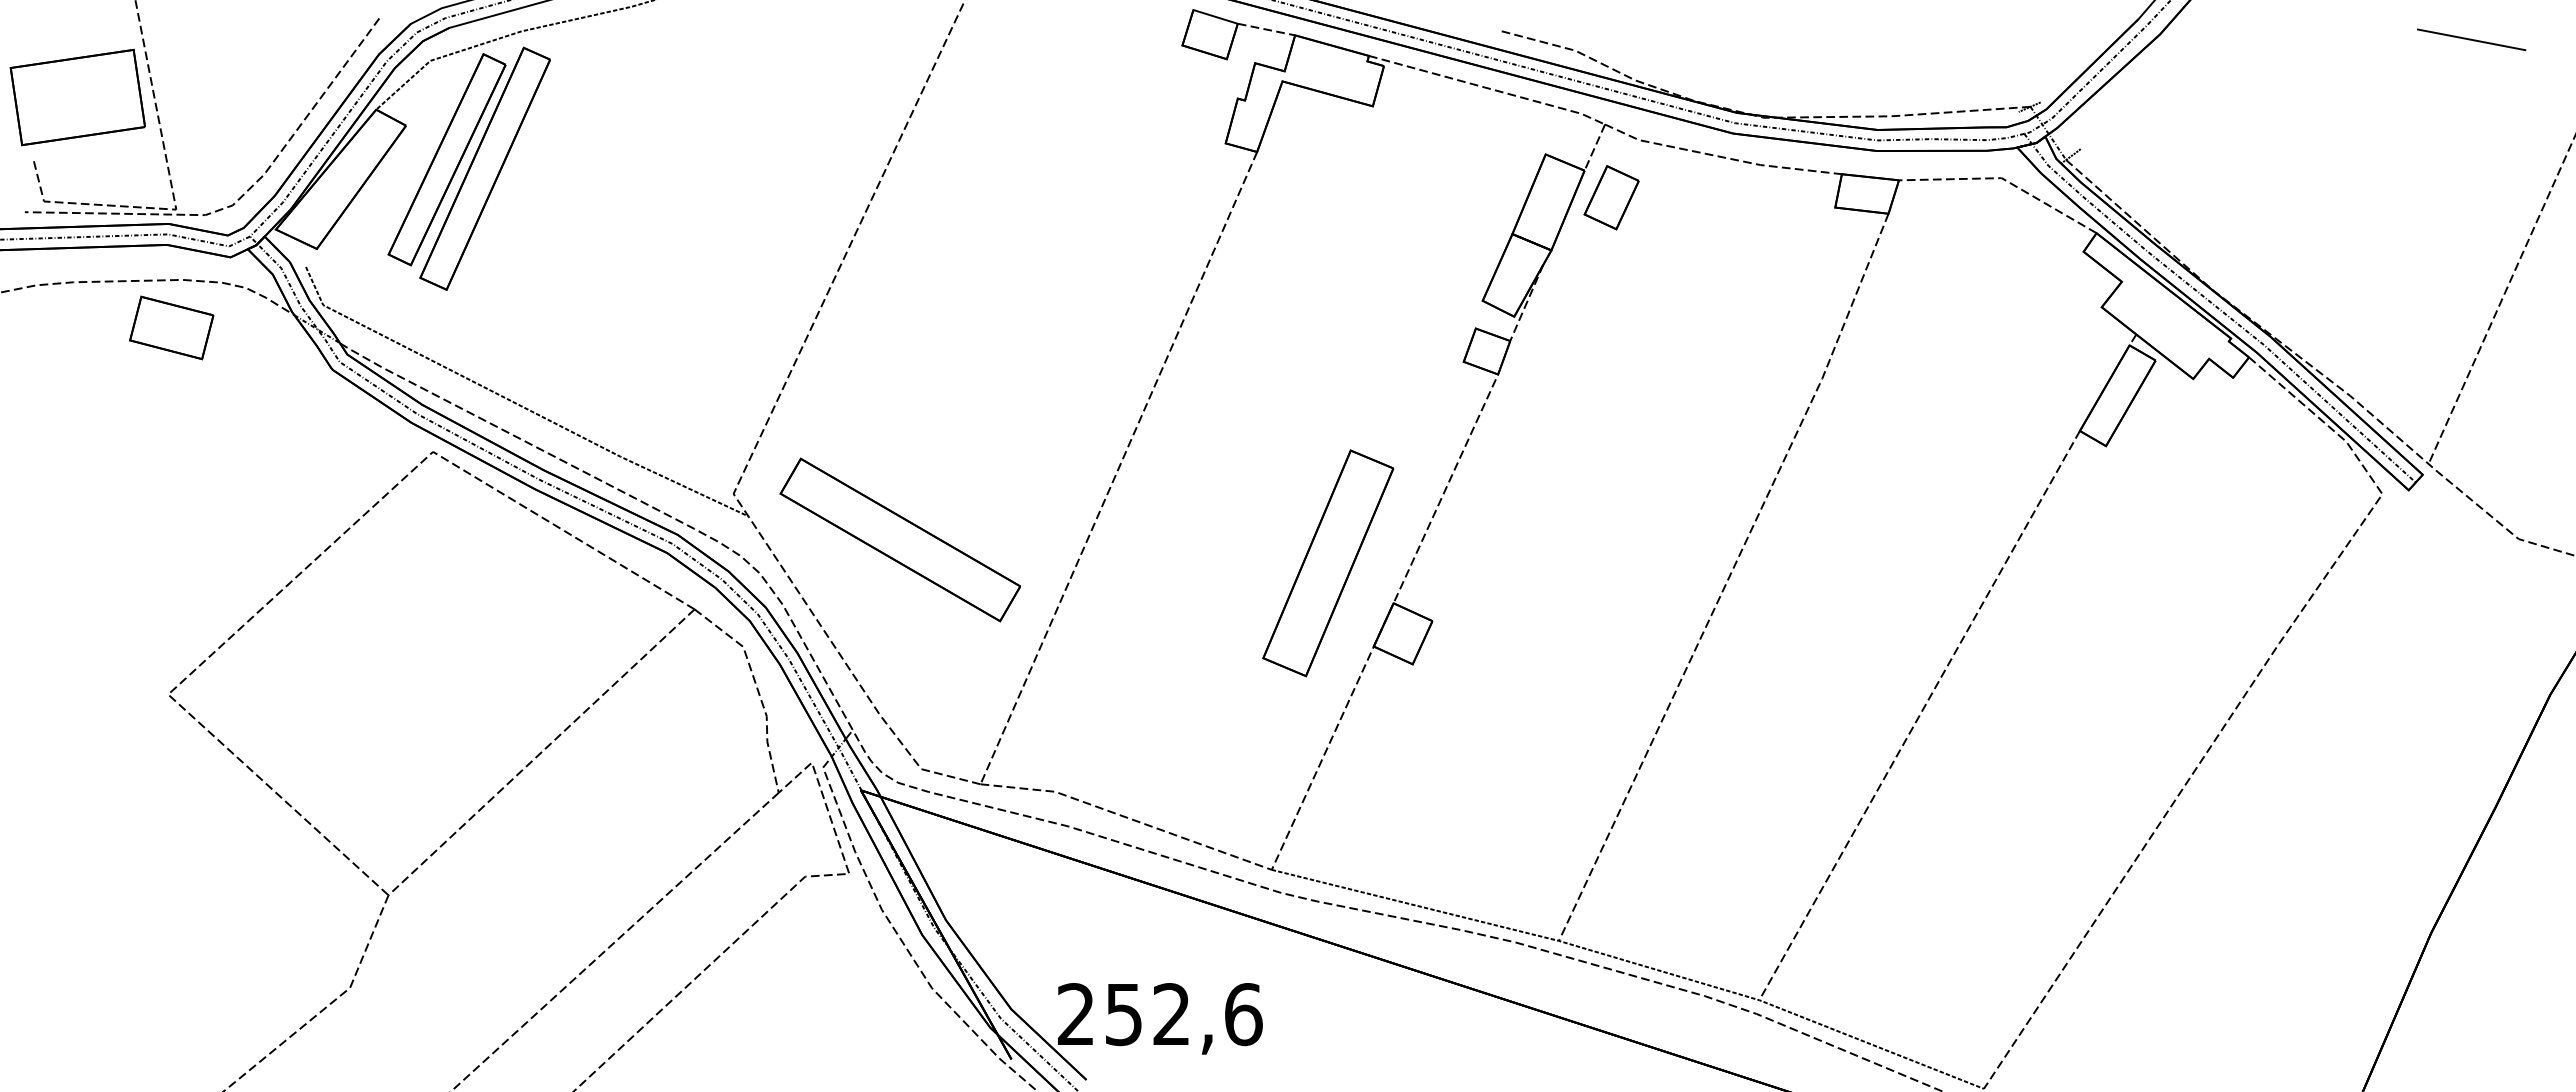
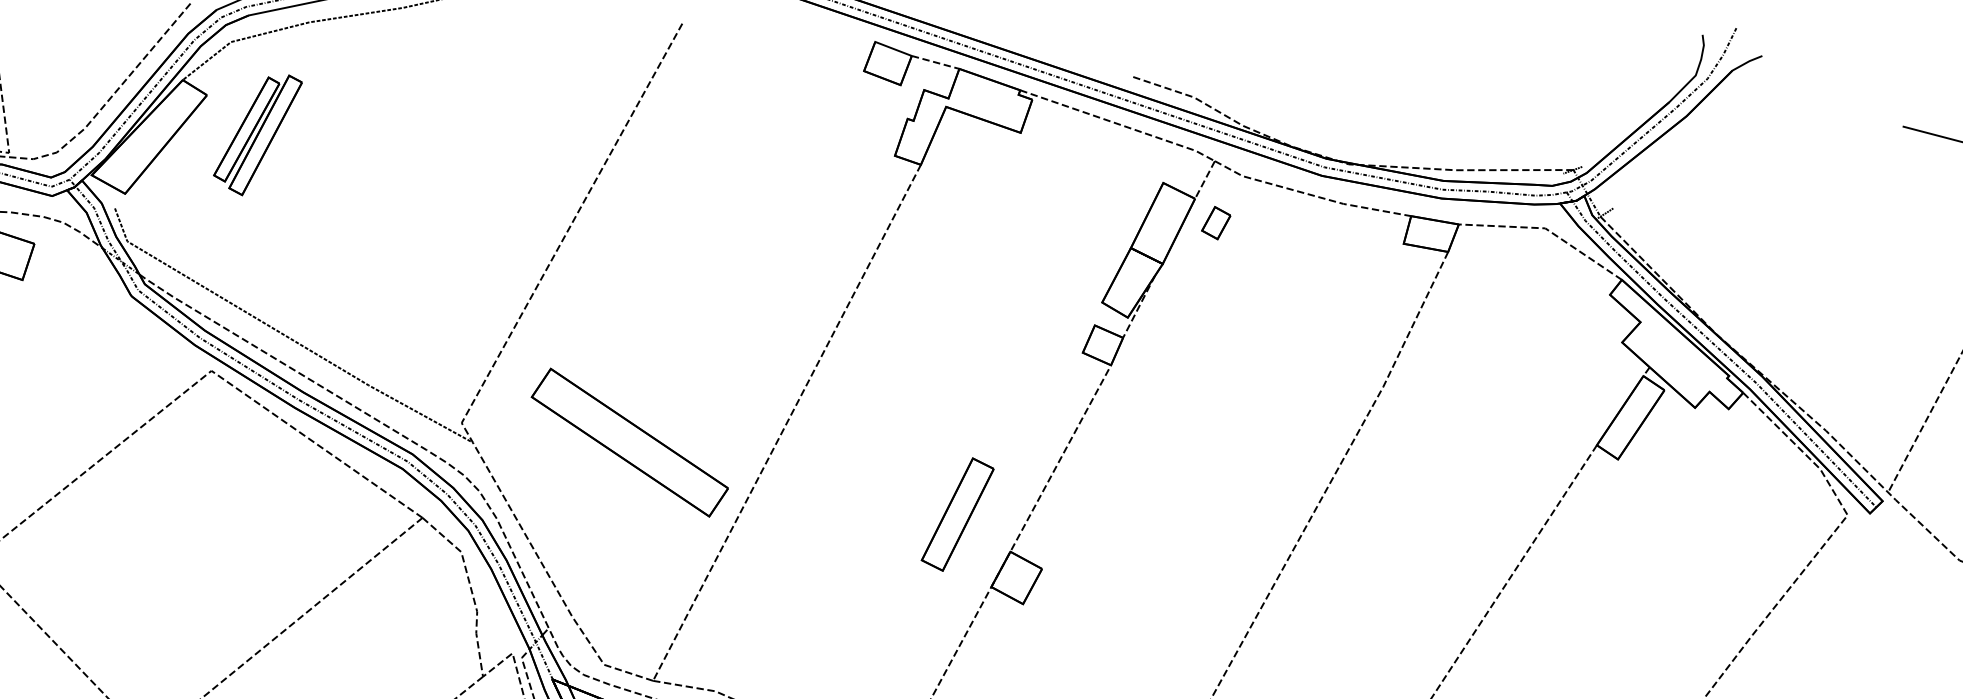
part: (468, 168) -> (257, 134), size x0.6
part: (1611, 197) -> (1216, 222), size x0.6
part: (899, 539) -> (629, 442), moved
part: (1328, 563) -> (957, 514), size x0.6

